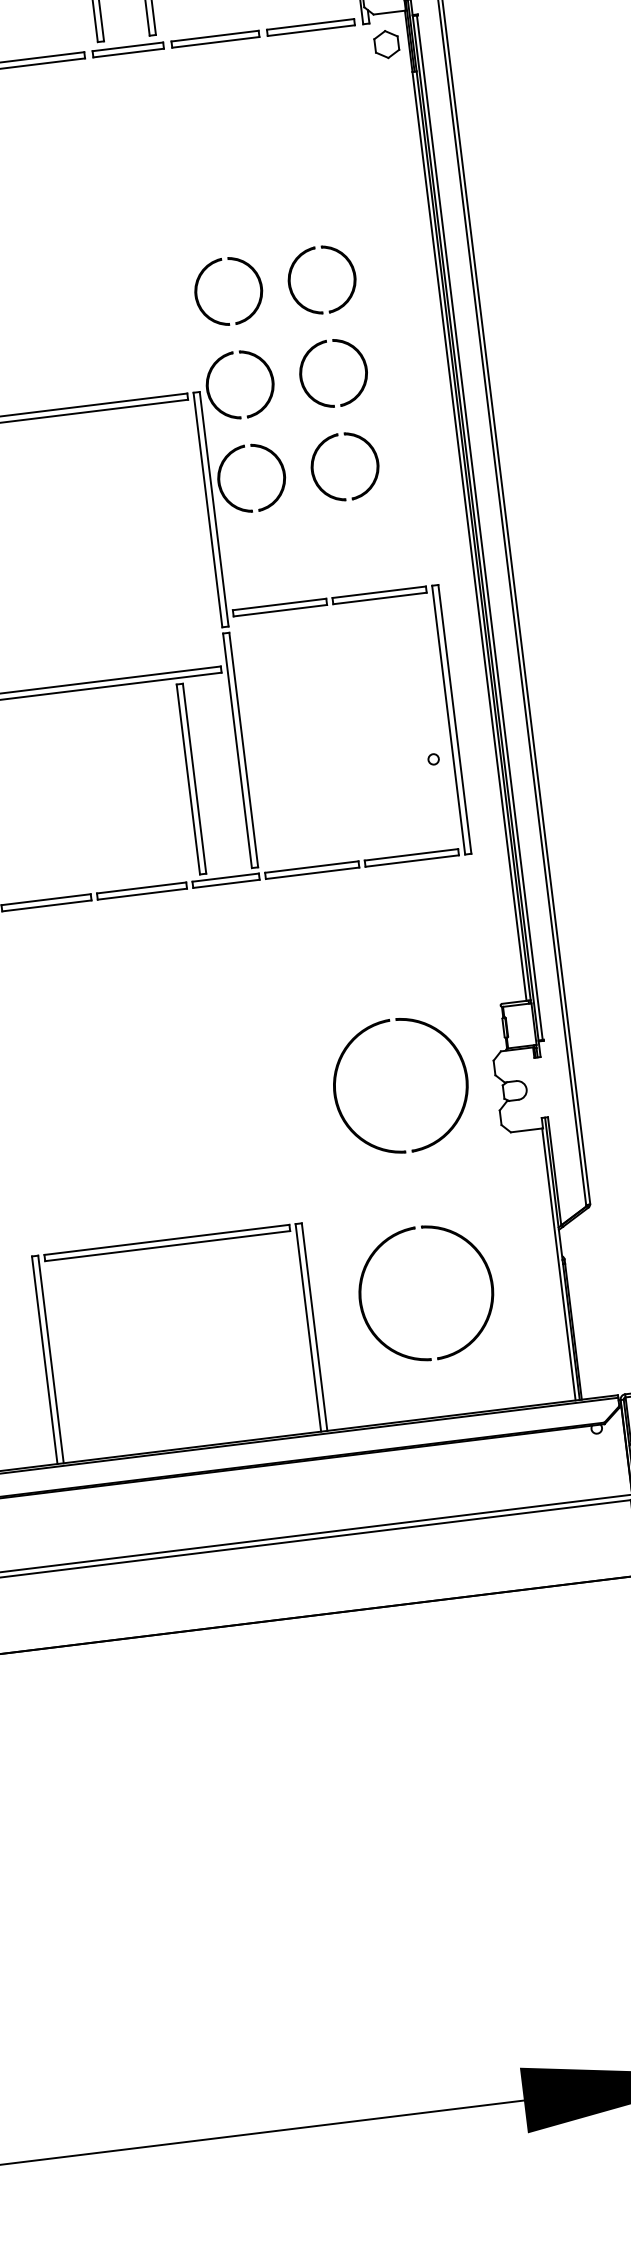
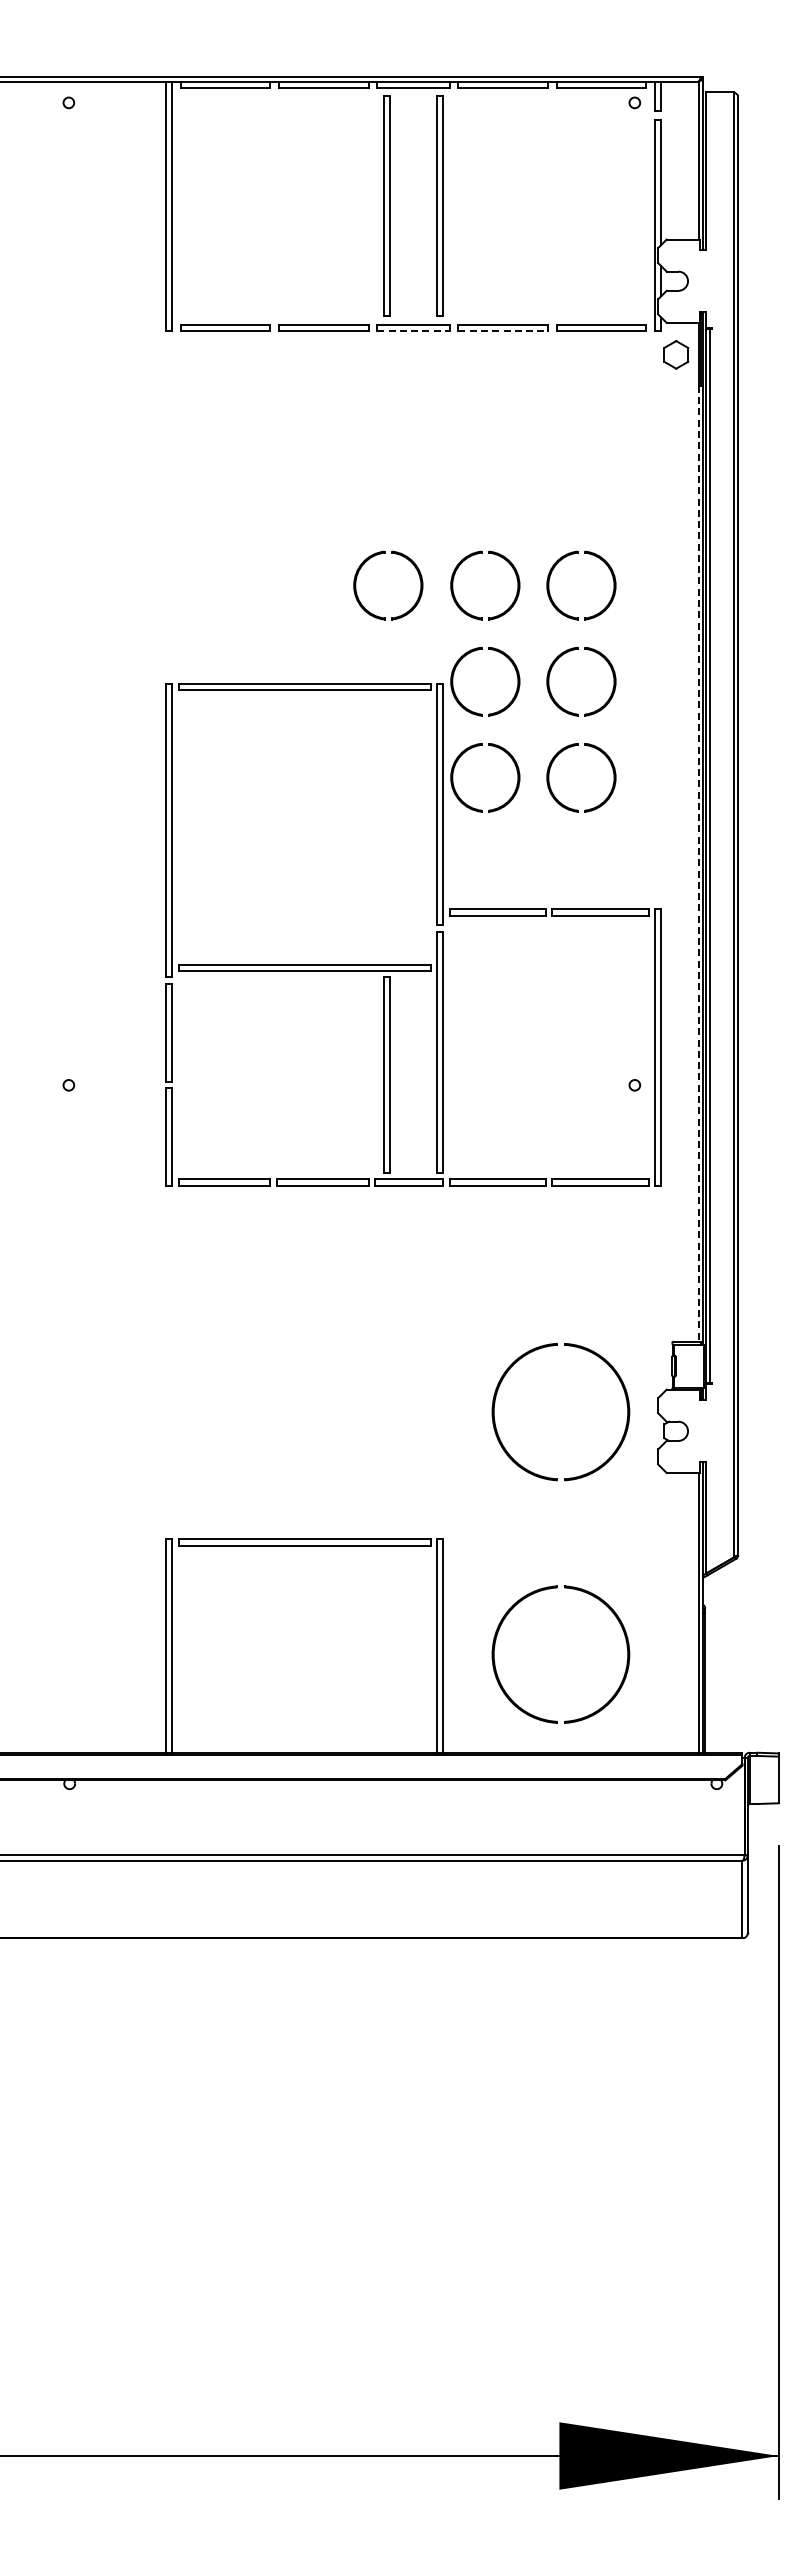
line: (216, 42) -> (503, 331), solid -> dashed
line: (129, 53) -> (414, 331), solid -> dashed
part: (164, 293) -> (419, 579), added
line: (469, 536) -> (698, 863), solid -> dashed
part: (368, 1263) -> (506, 1617), moved

